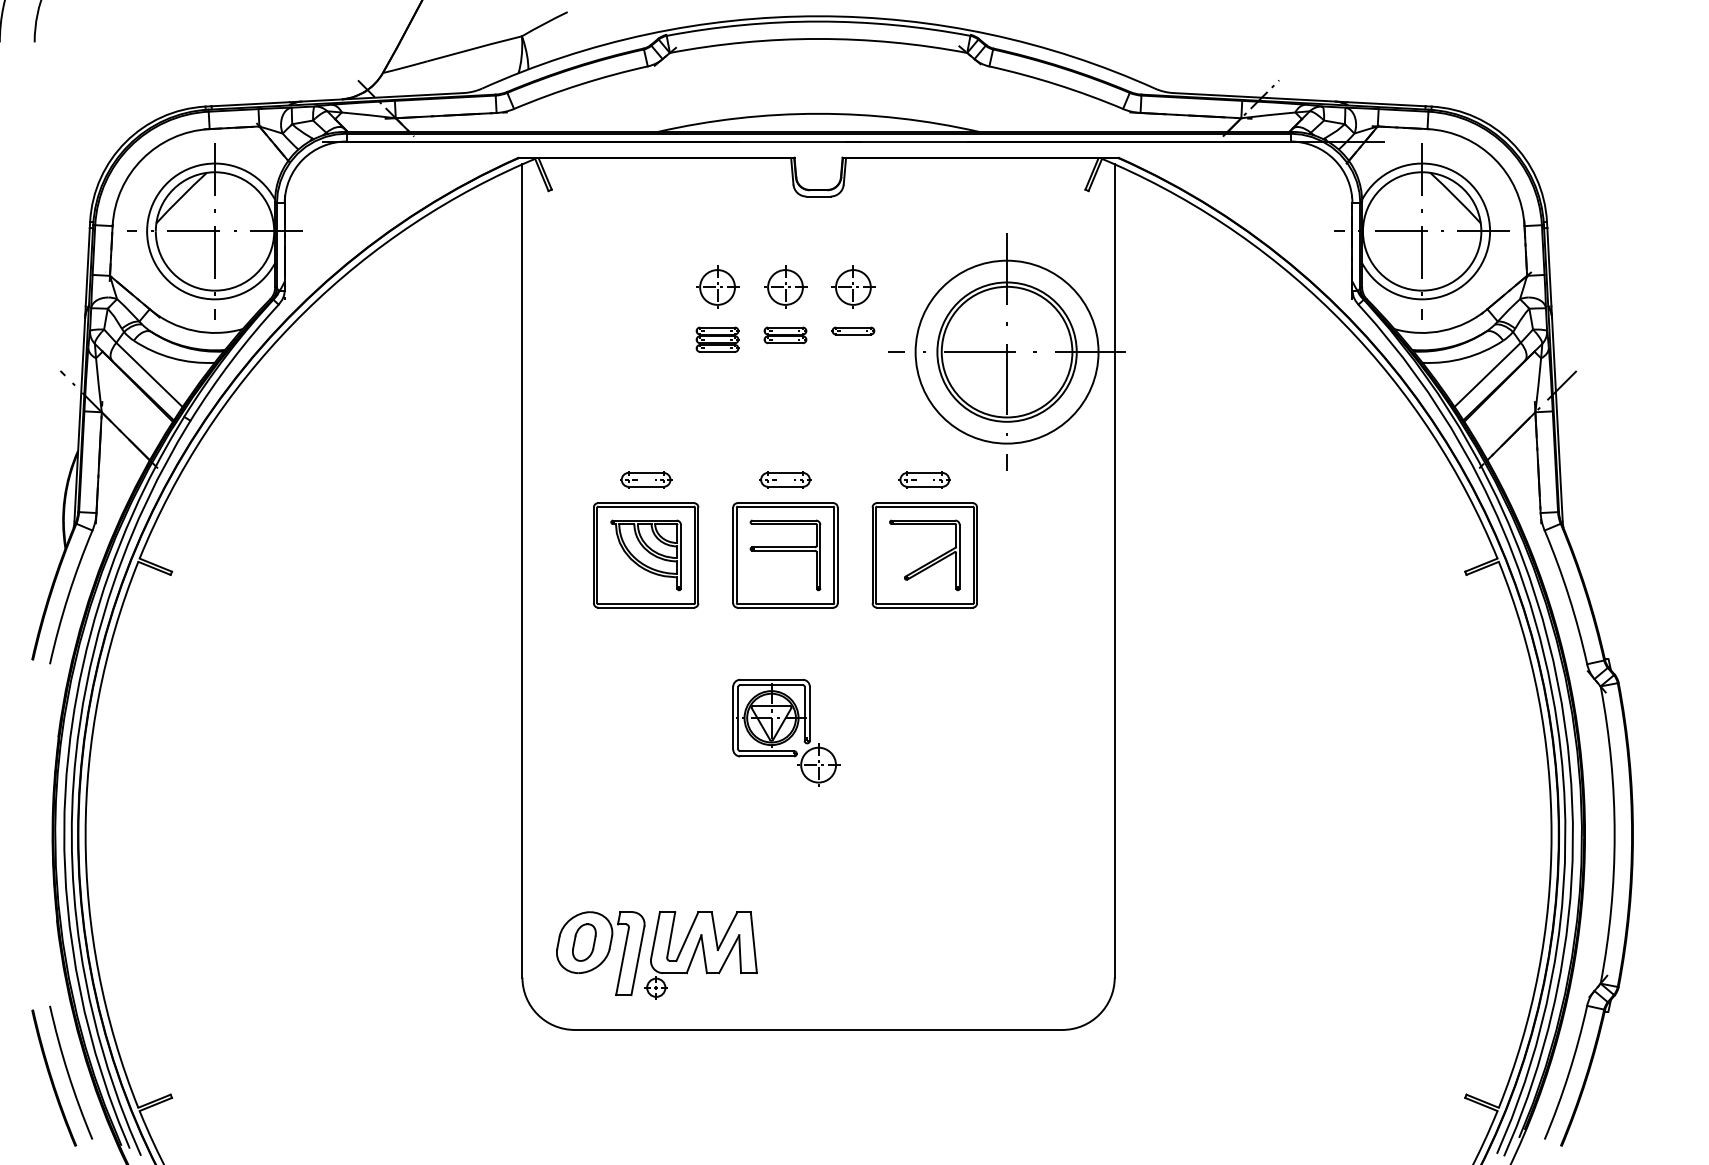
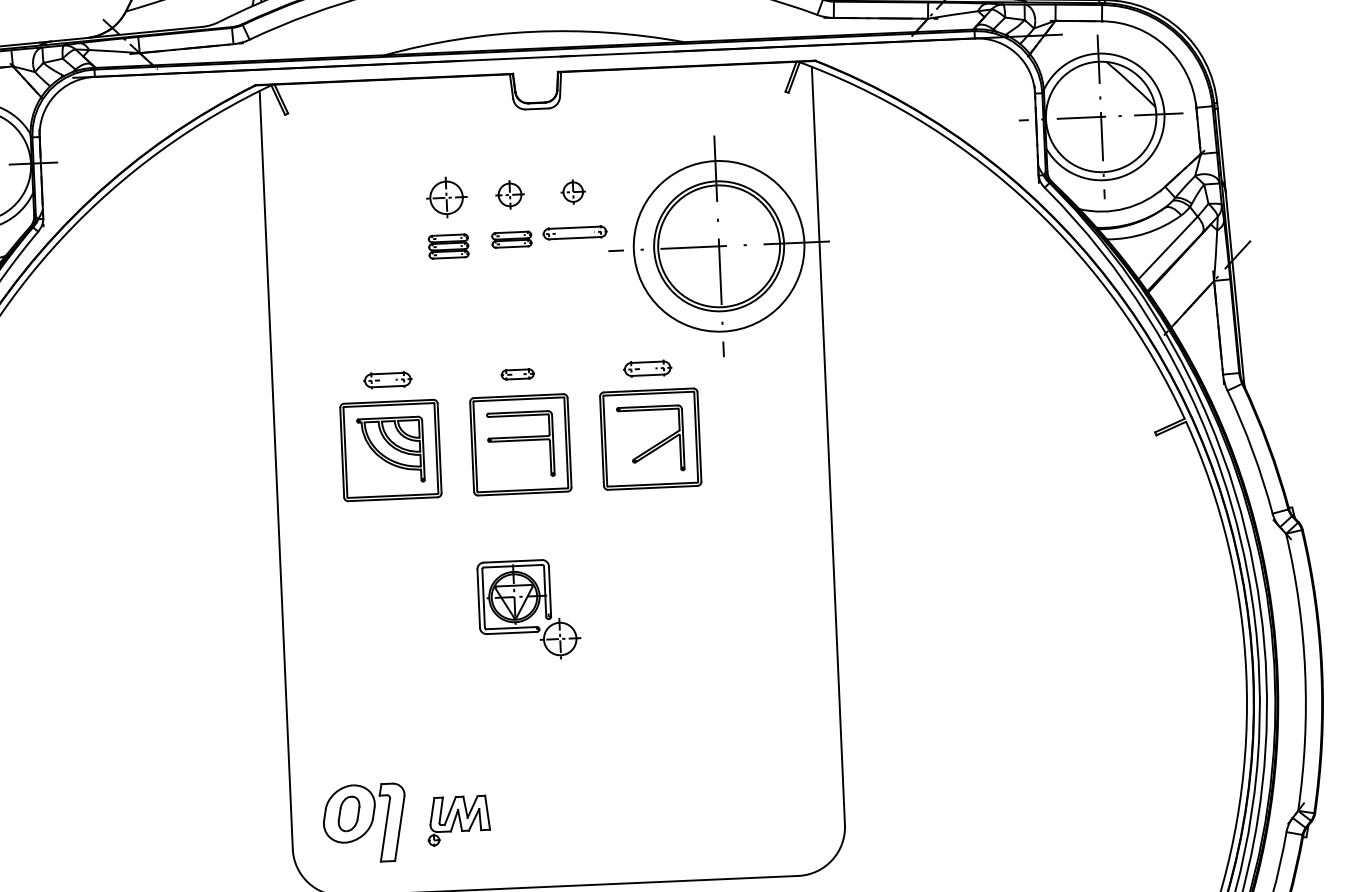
part: (785, 286) -> (509, 194), size x0.7
part: (853, 286) -> (573, 191), size x0.6
part: (853, 330) -> (575, 232), size x1.6
part: (785, 479) -> (517, 374), size x0.7
part: (700, 955) -> (457, 821), size x0.6

